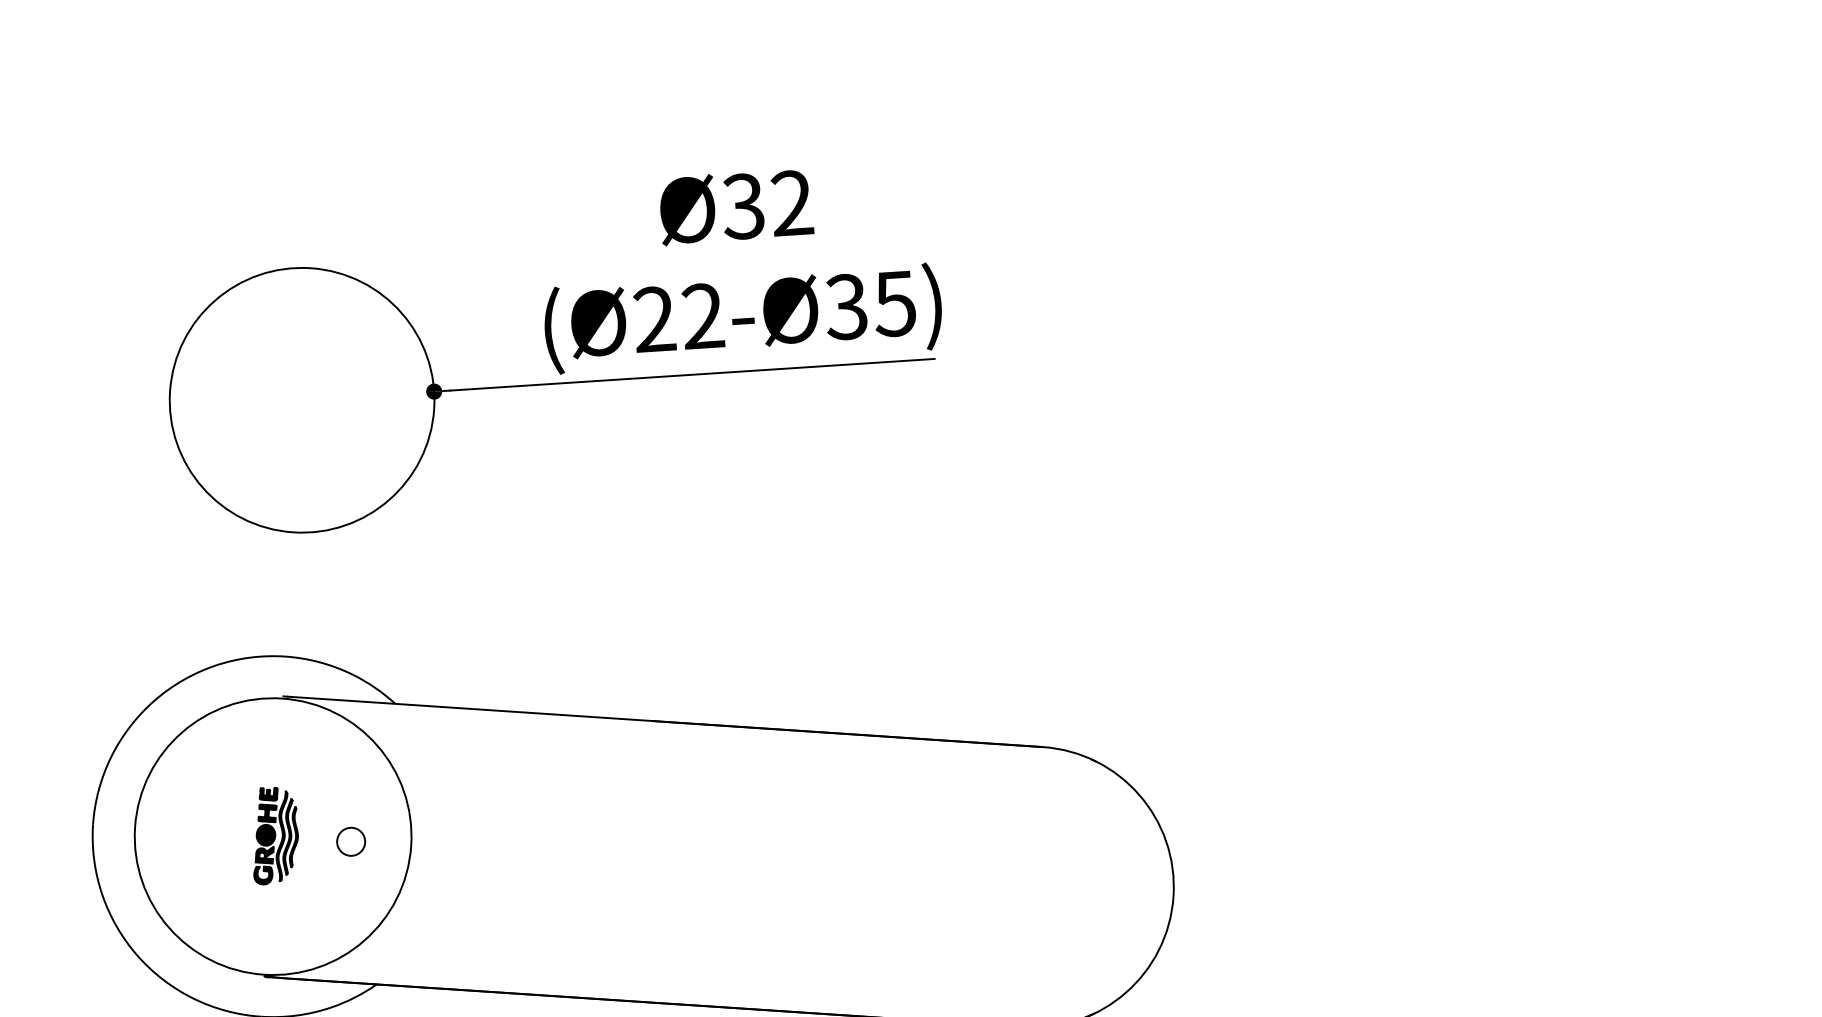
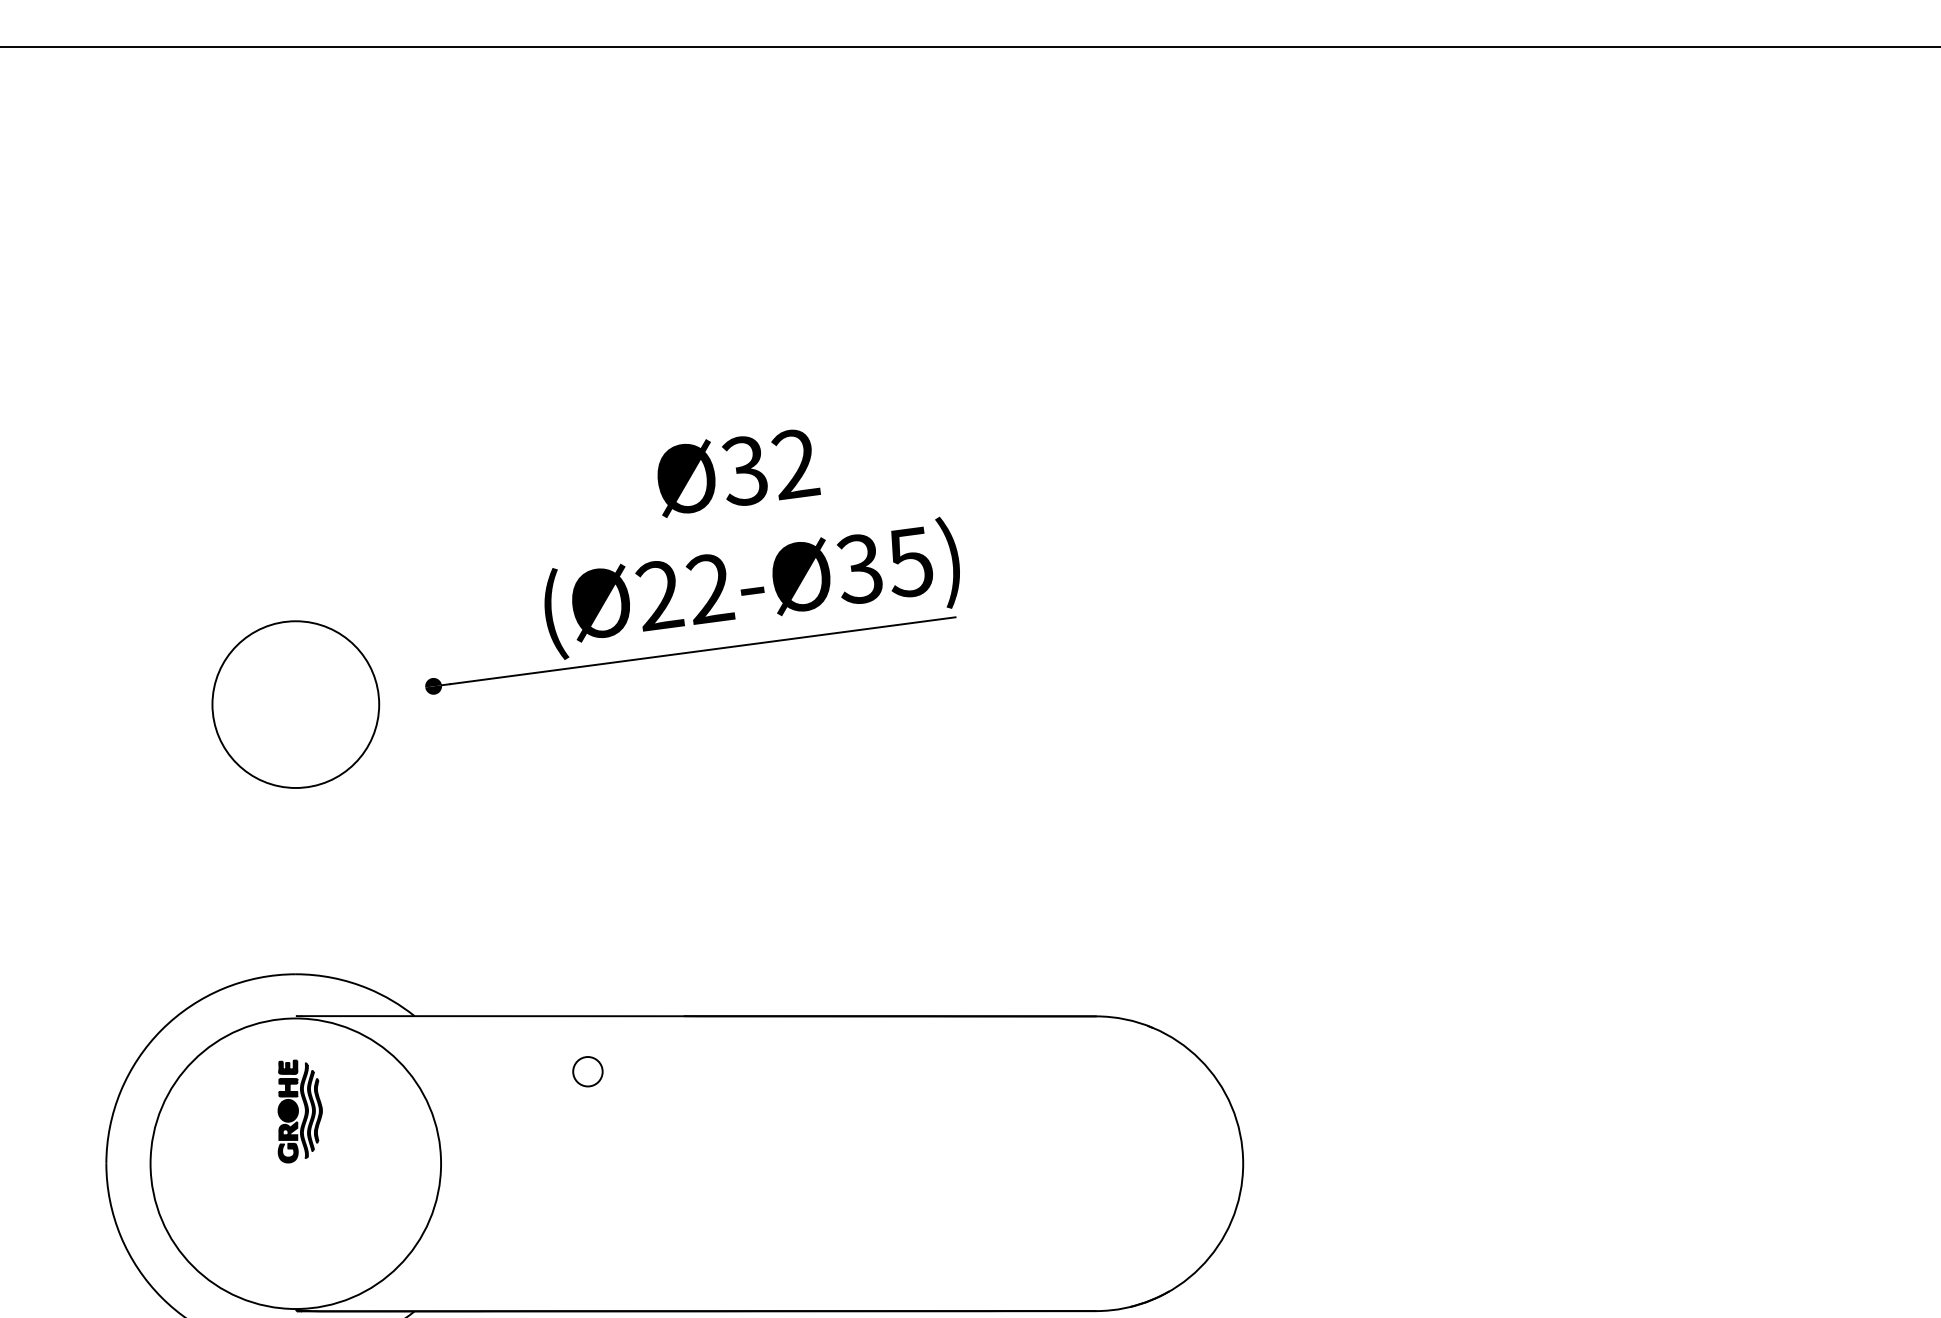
circle: (301, 400) -> (295, 704), size x0.6
part: (276, 836) -> (299, 1111), moved
circle: (350, 841) -> (587, 1071), moved

